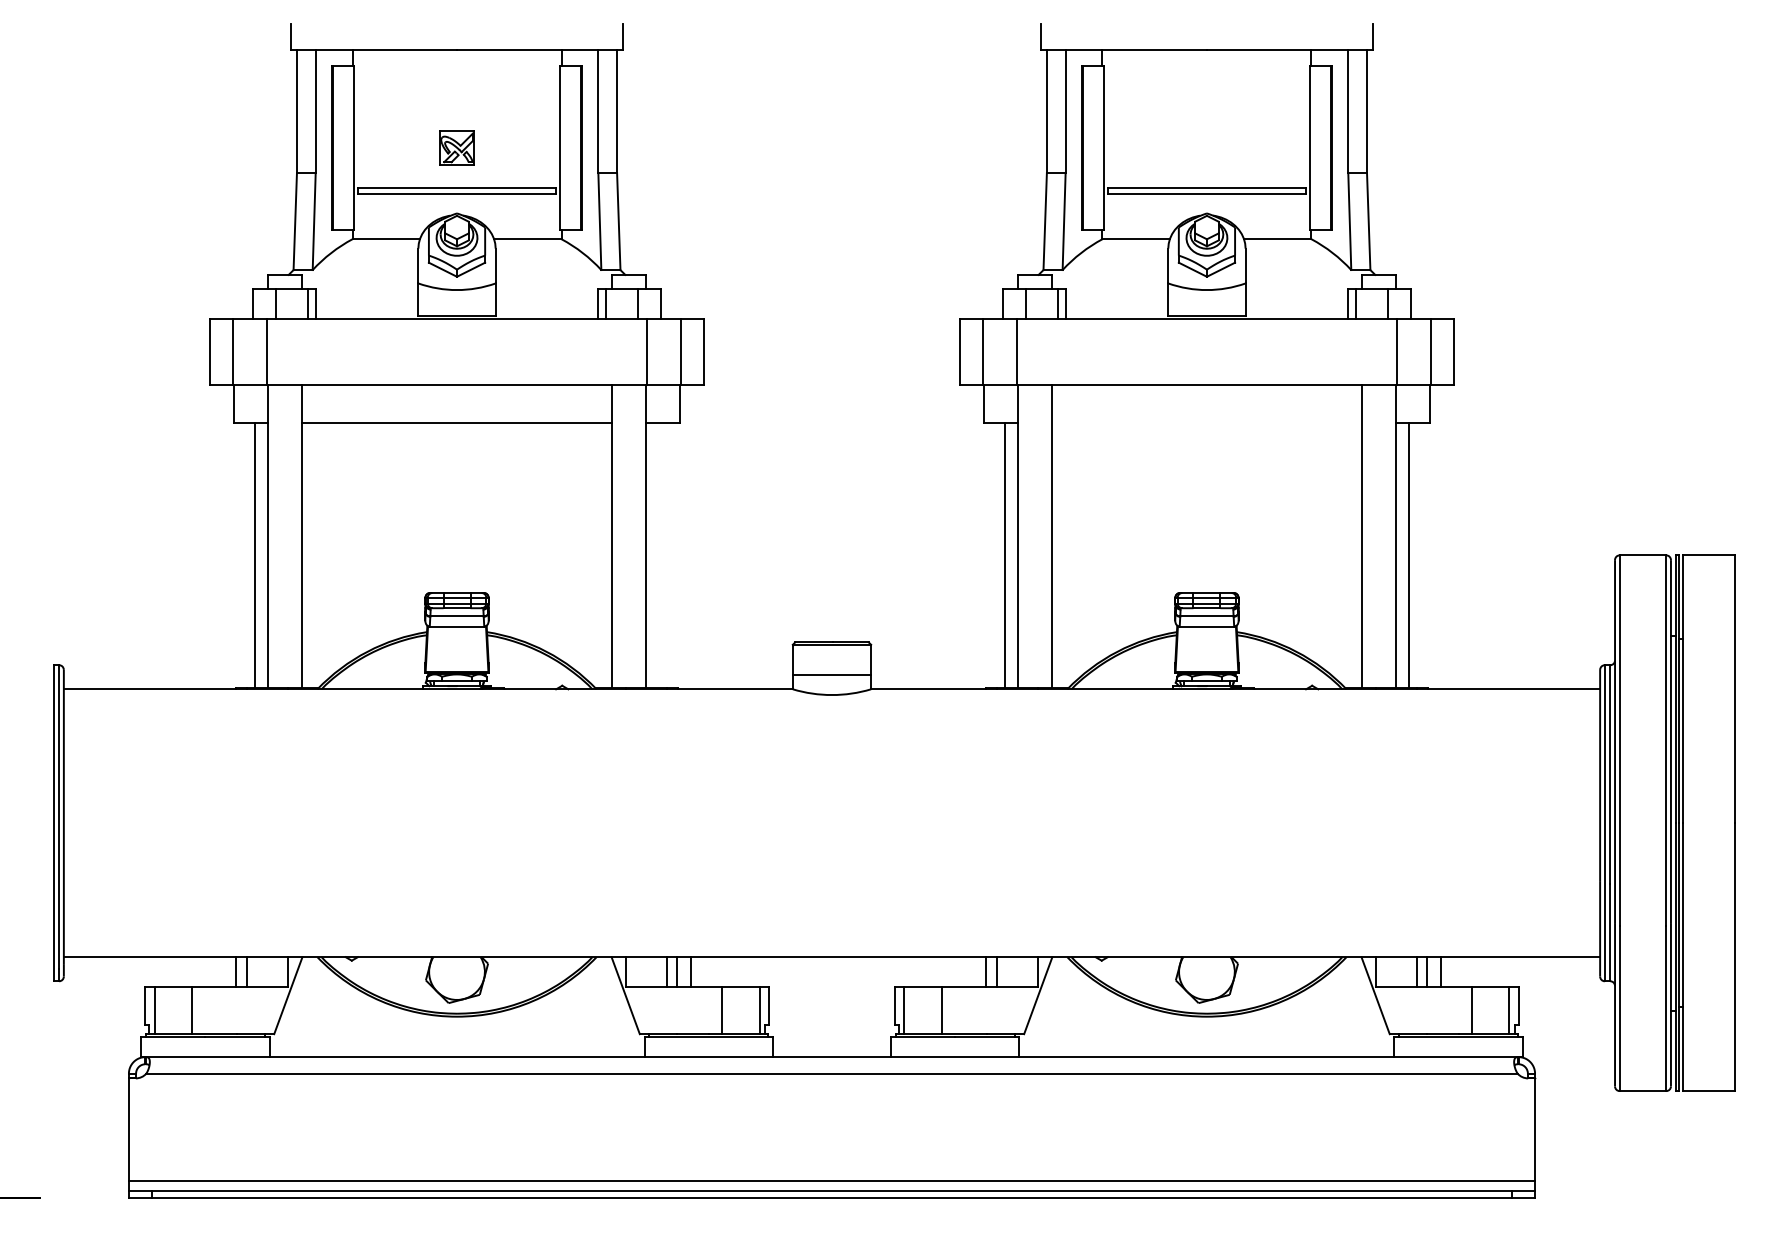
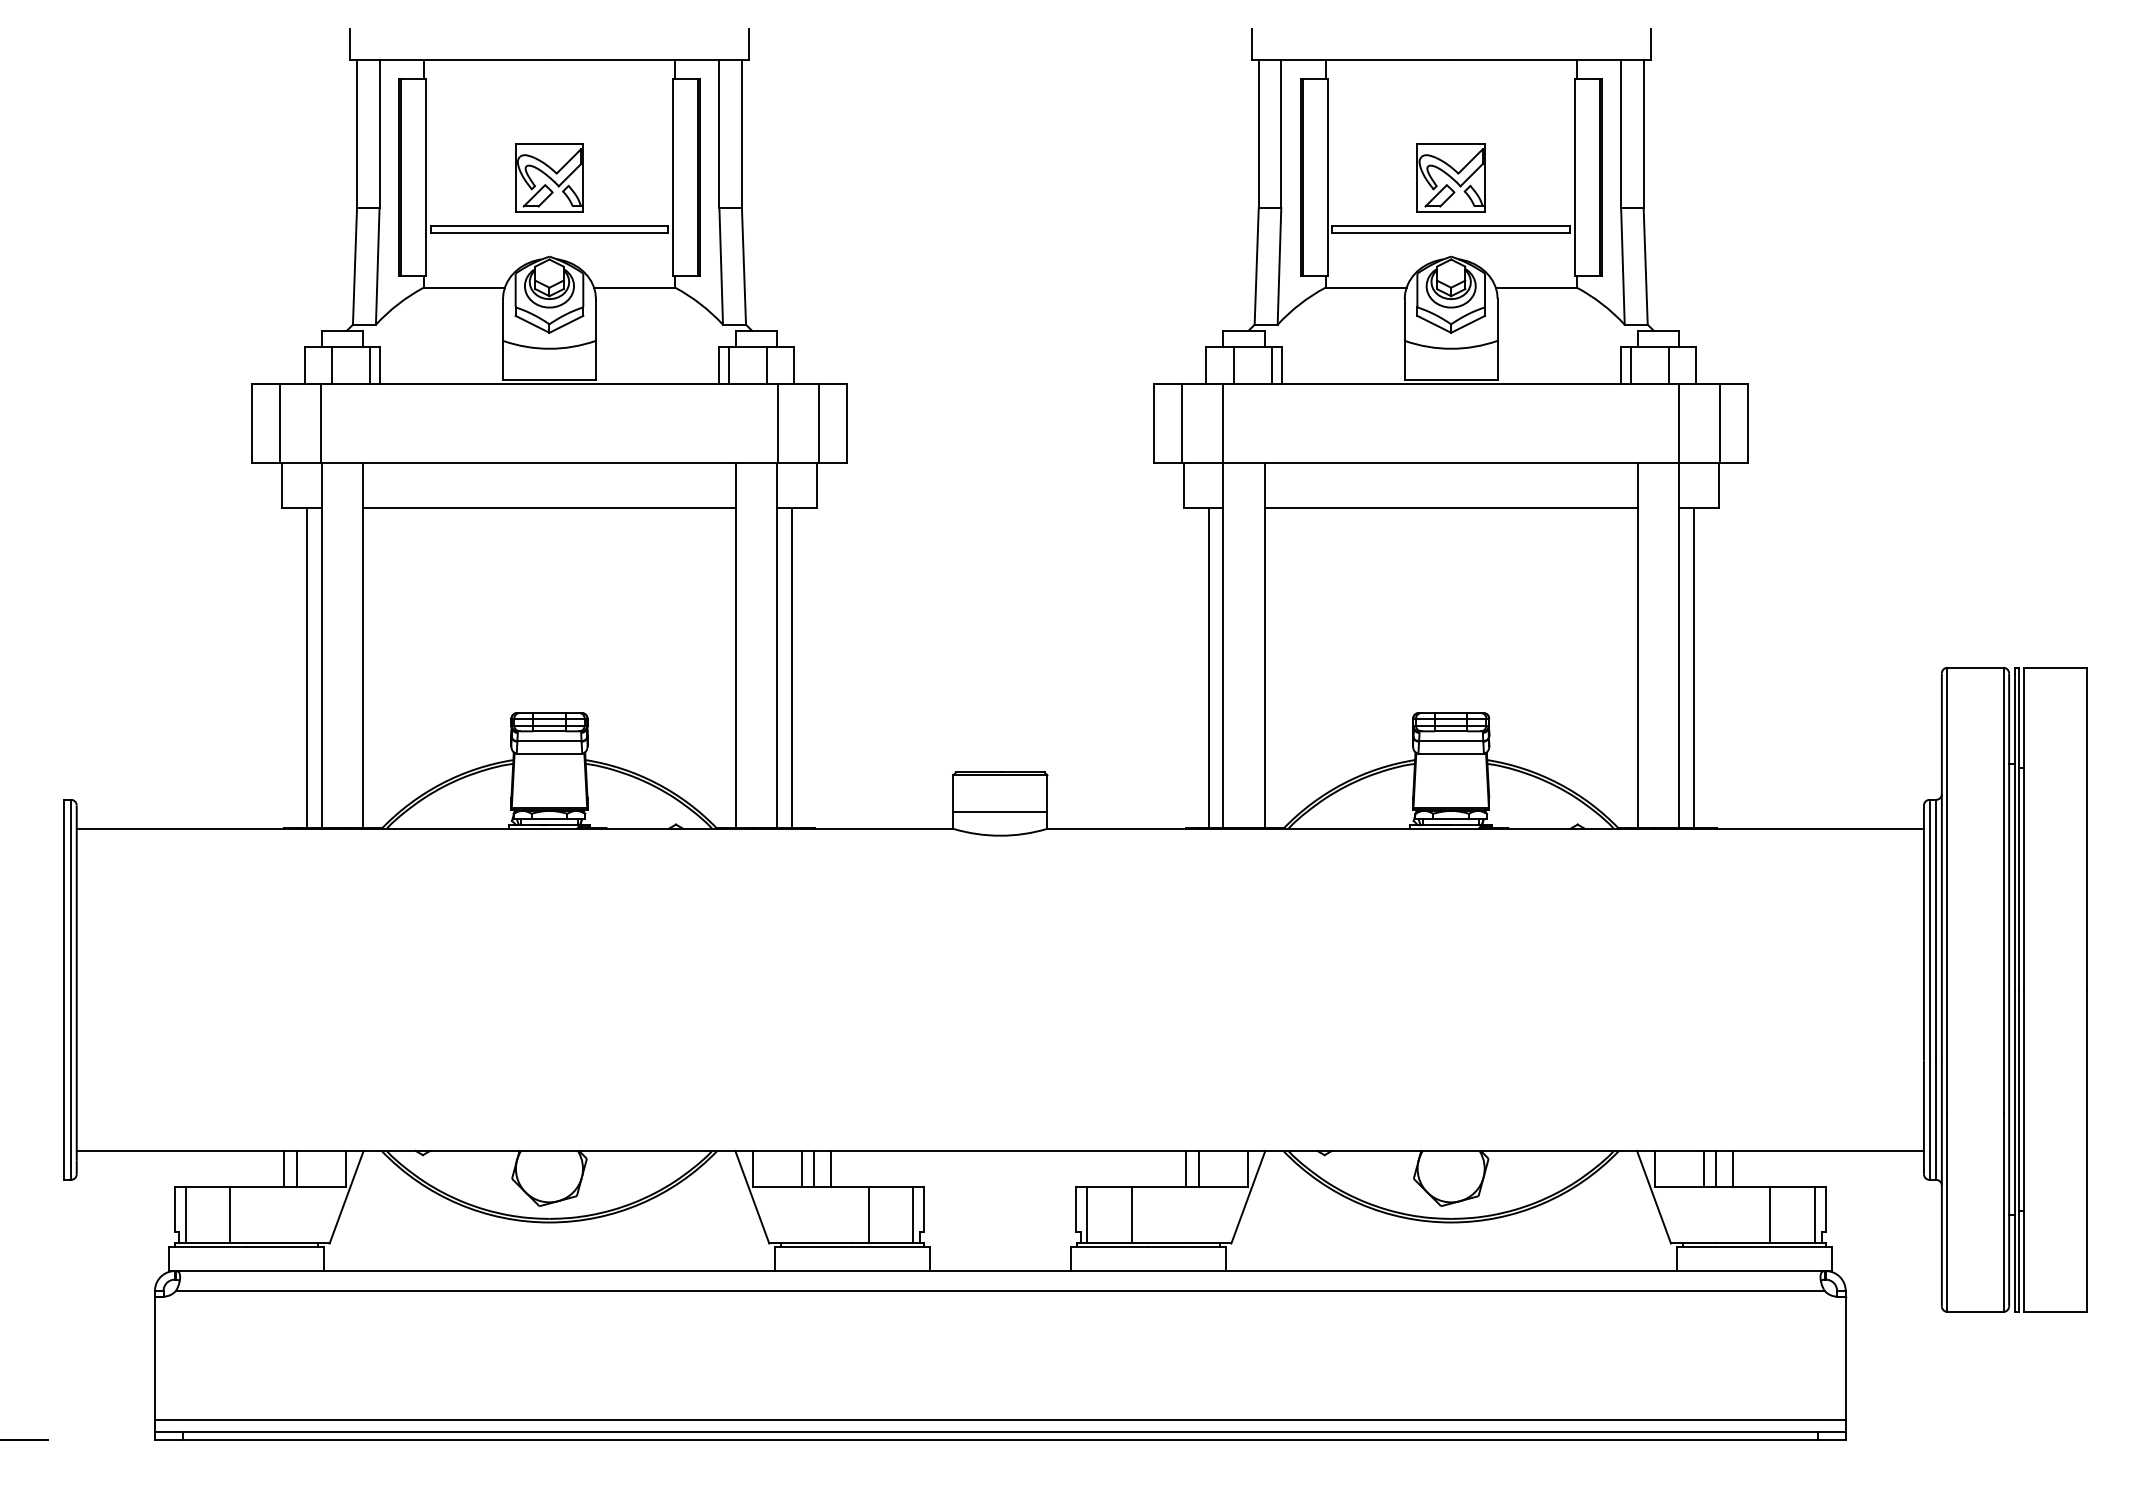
part: (456, 147) -> (548, 177), size x1.67
part: (1206, 147) -> (1450, 177), added
line: (1206, 422) -> (1450, 508), added
line: (658, 555) -> (791, 667), added

